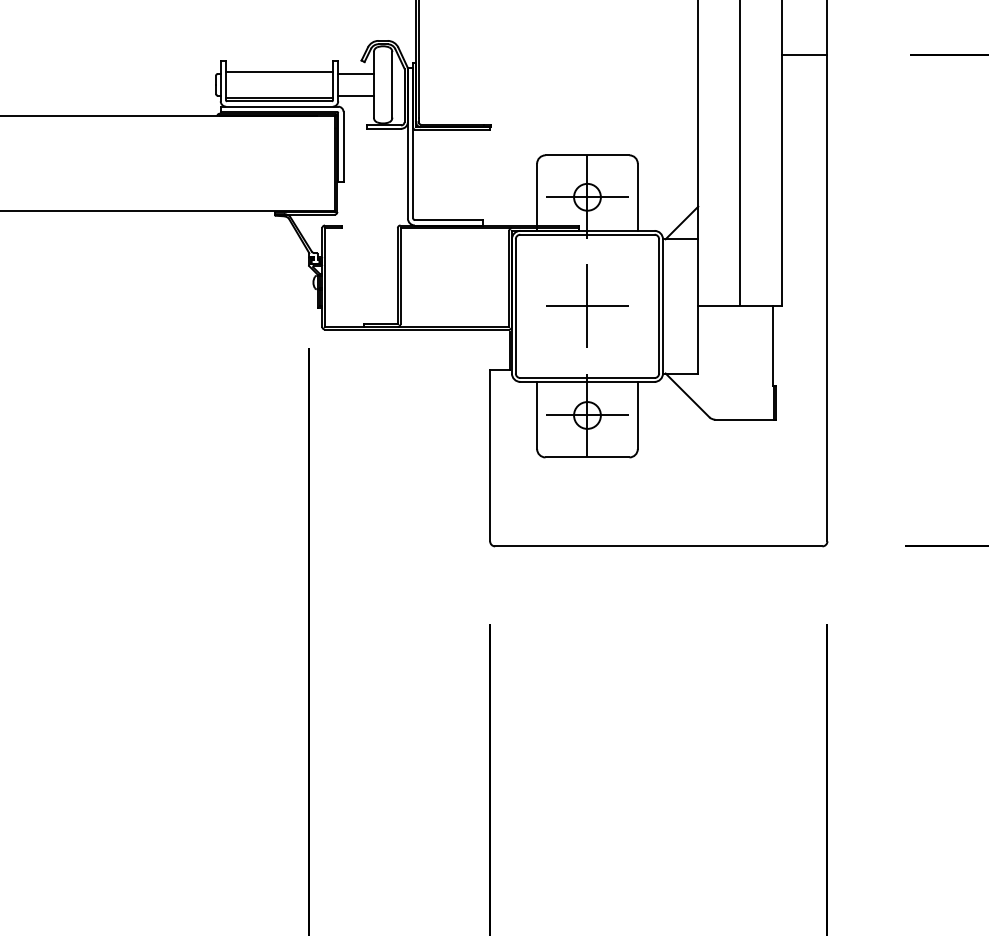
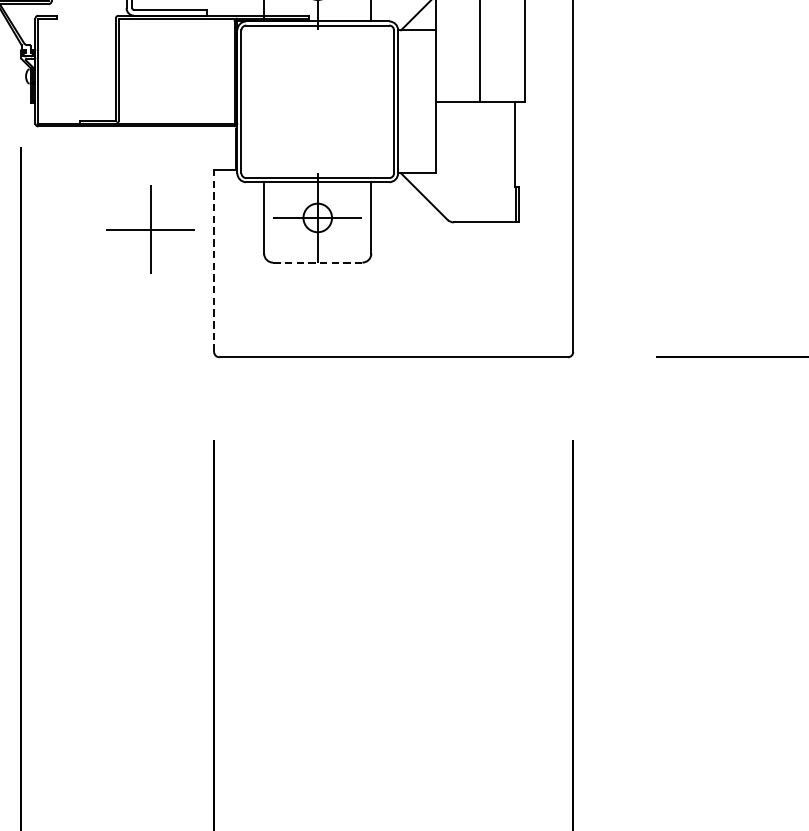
part: (587, 305) -> (150, 228), moved
line: (490, 455) -> (214, 260), solid -> dashed
line: (587, 457) -> (317, 262), solid -> dashed

